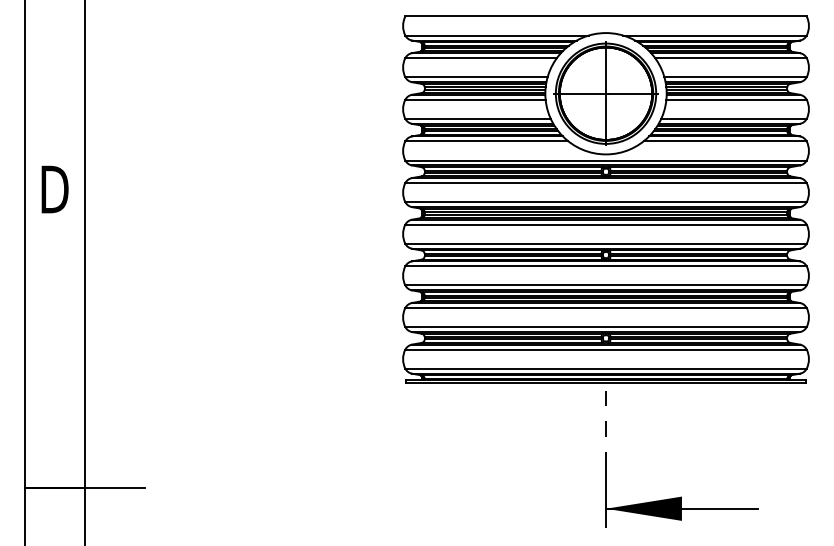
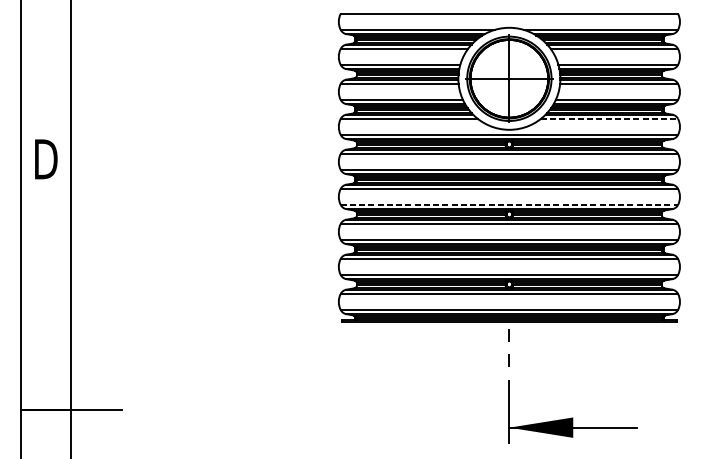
line: (725, 141) -> (609, 118), solid -> dashed
line: (606, 243) -> (509, 204), solid -> dashed

